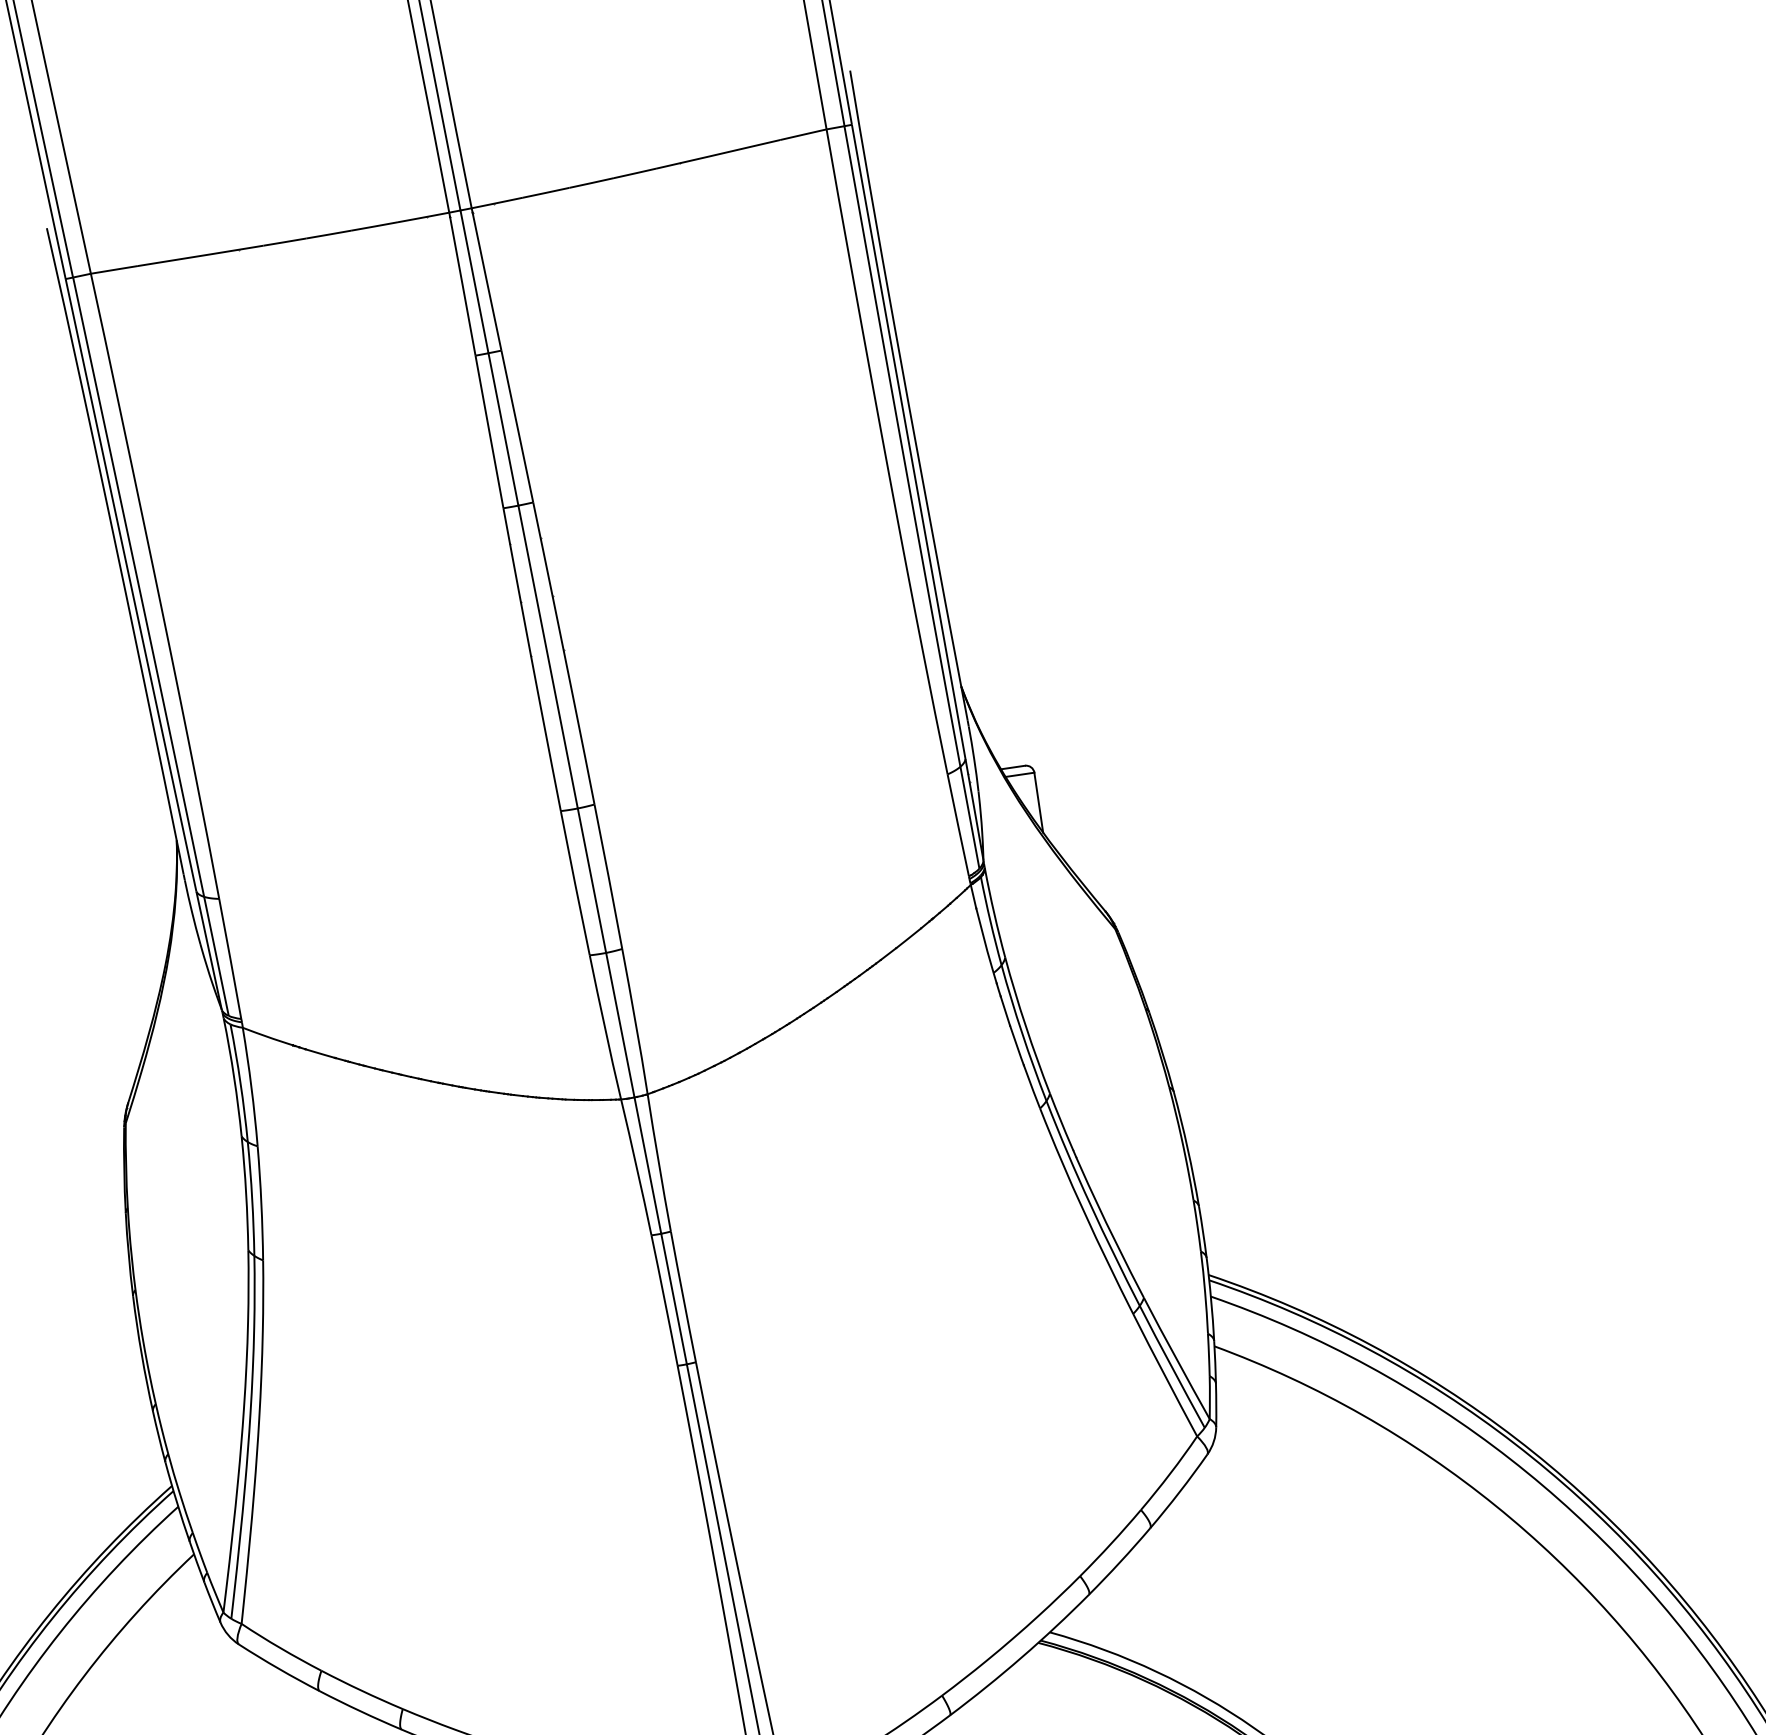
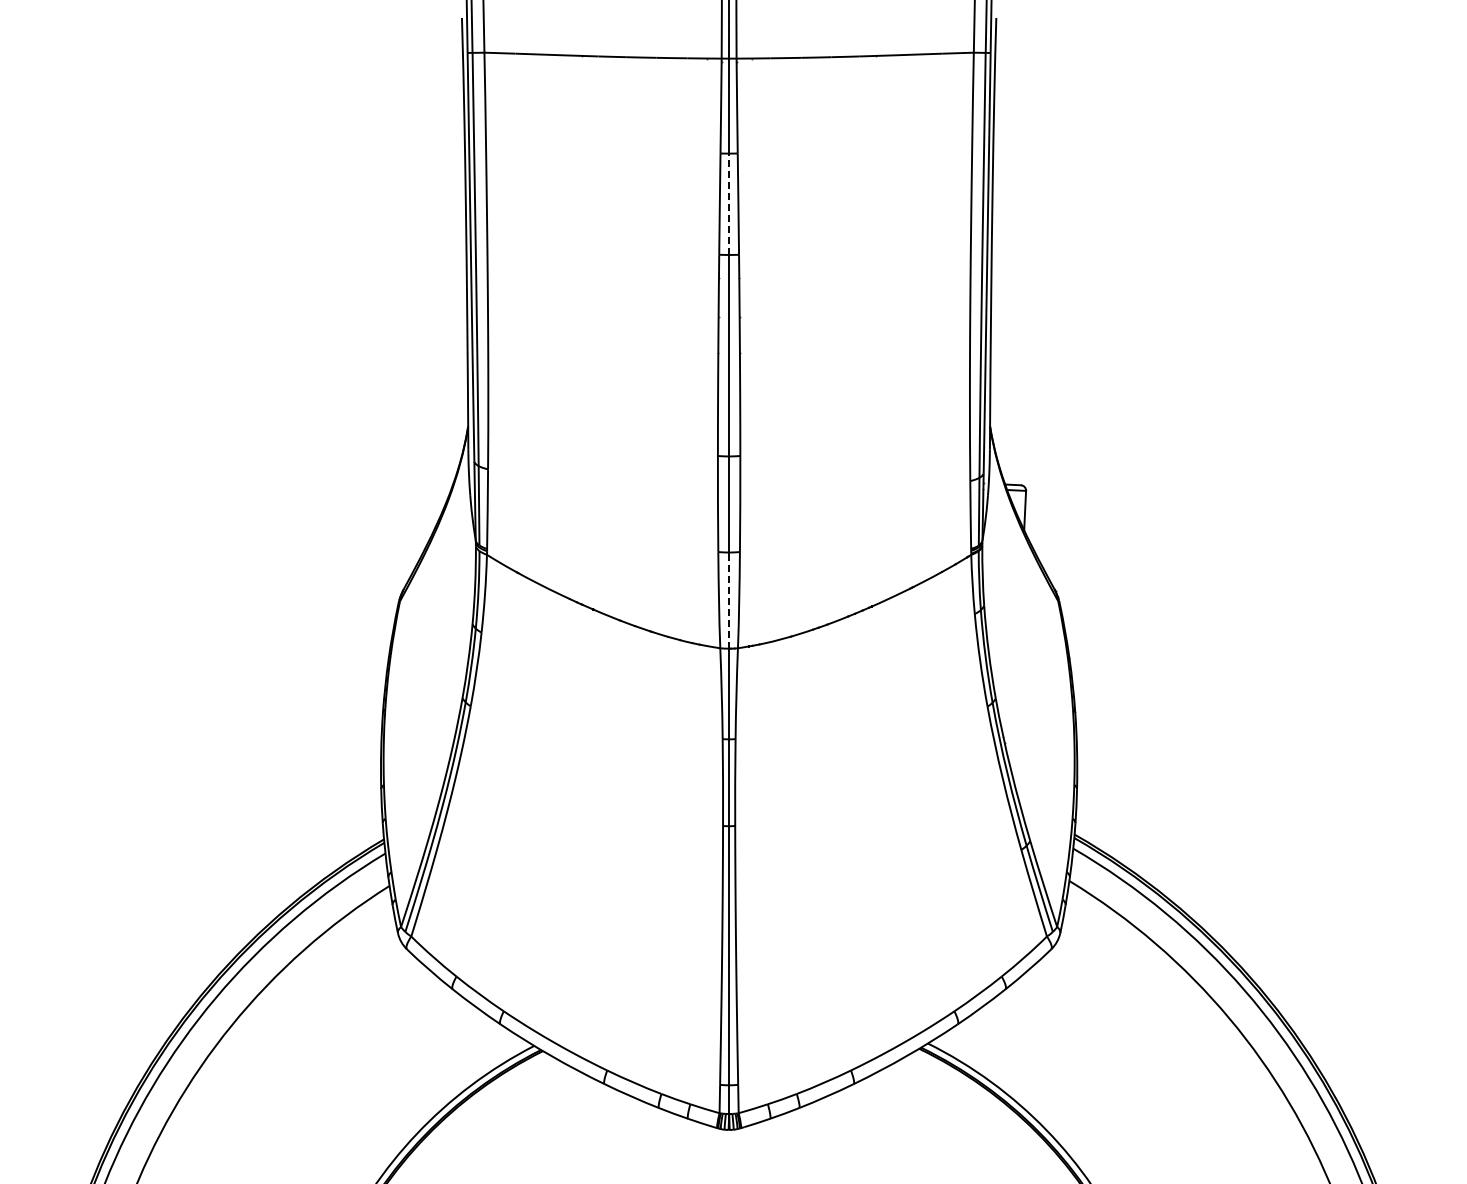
line: (504, 429) -> (729, 204), solid -> dashed
line: (620, 1024) -> (729, 600), solid -> dashed

